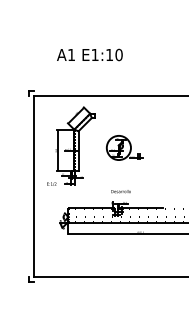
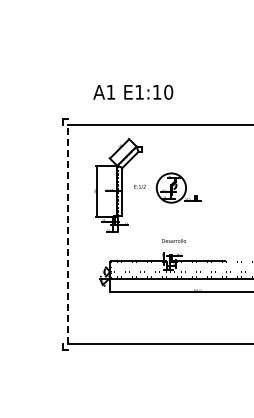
text: (90, 54) -> (133, 91), moved
text: (51, 183) -> (139, 186), moved
line: (34, 186) -> (68, 234), solid -> dashed

